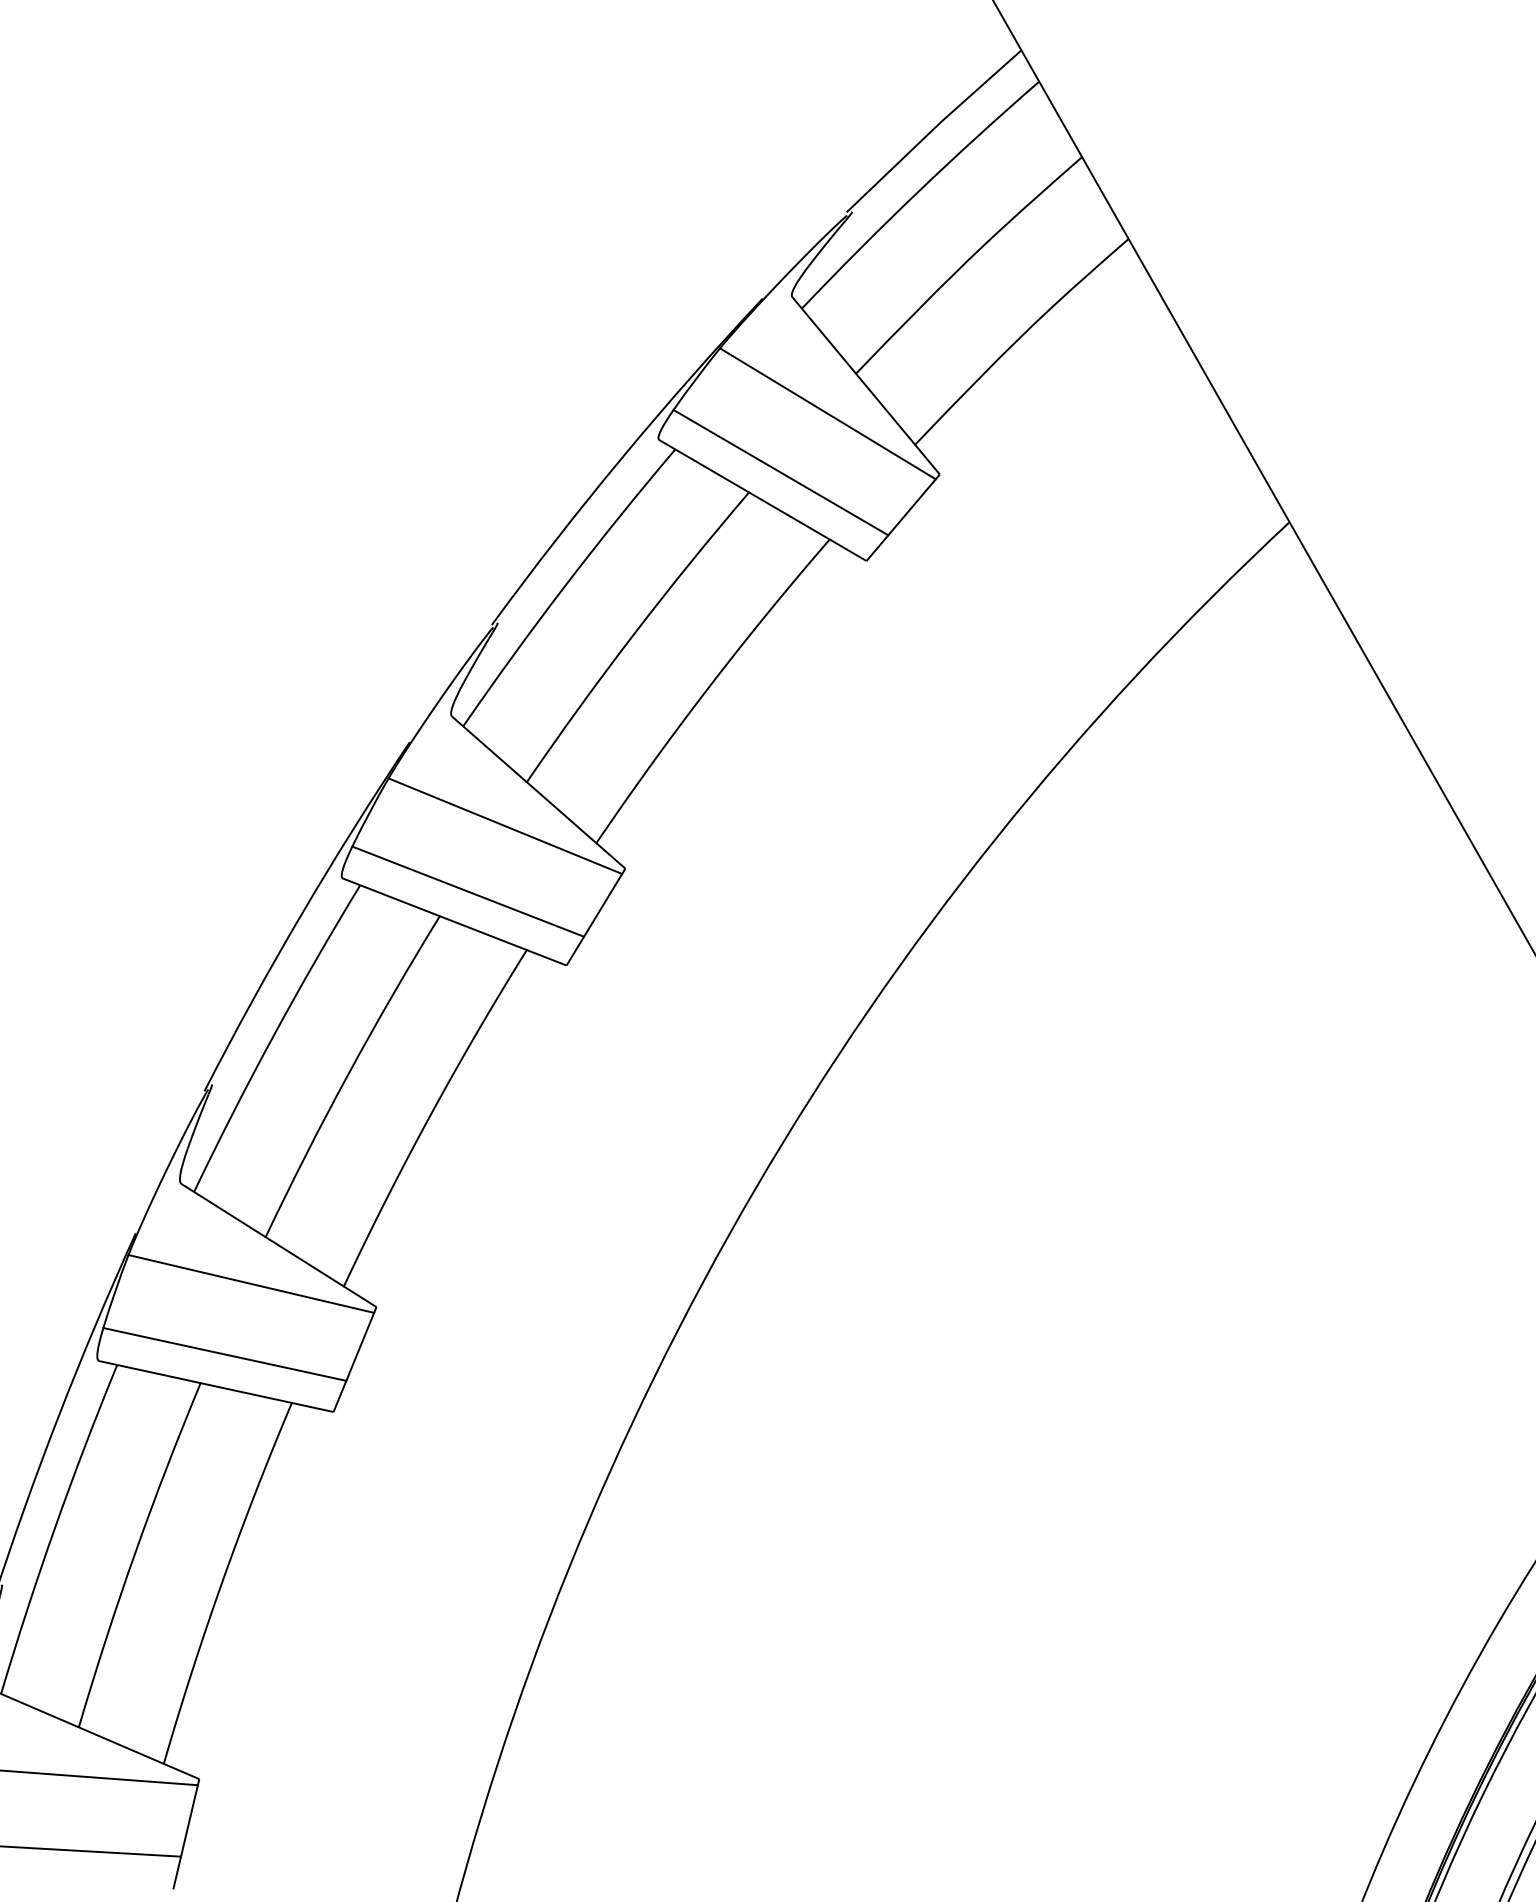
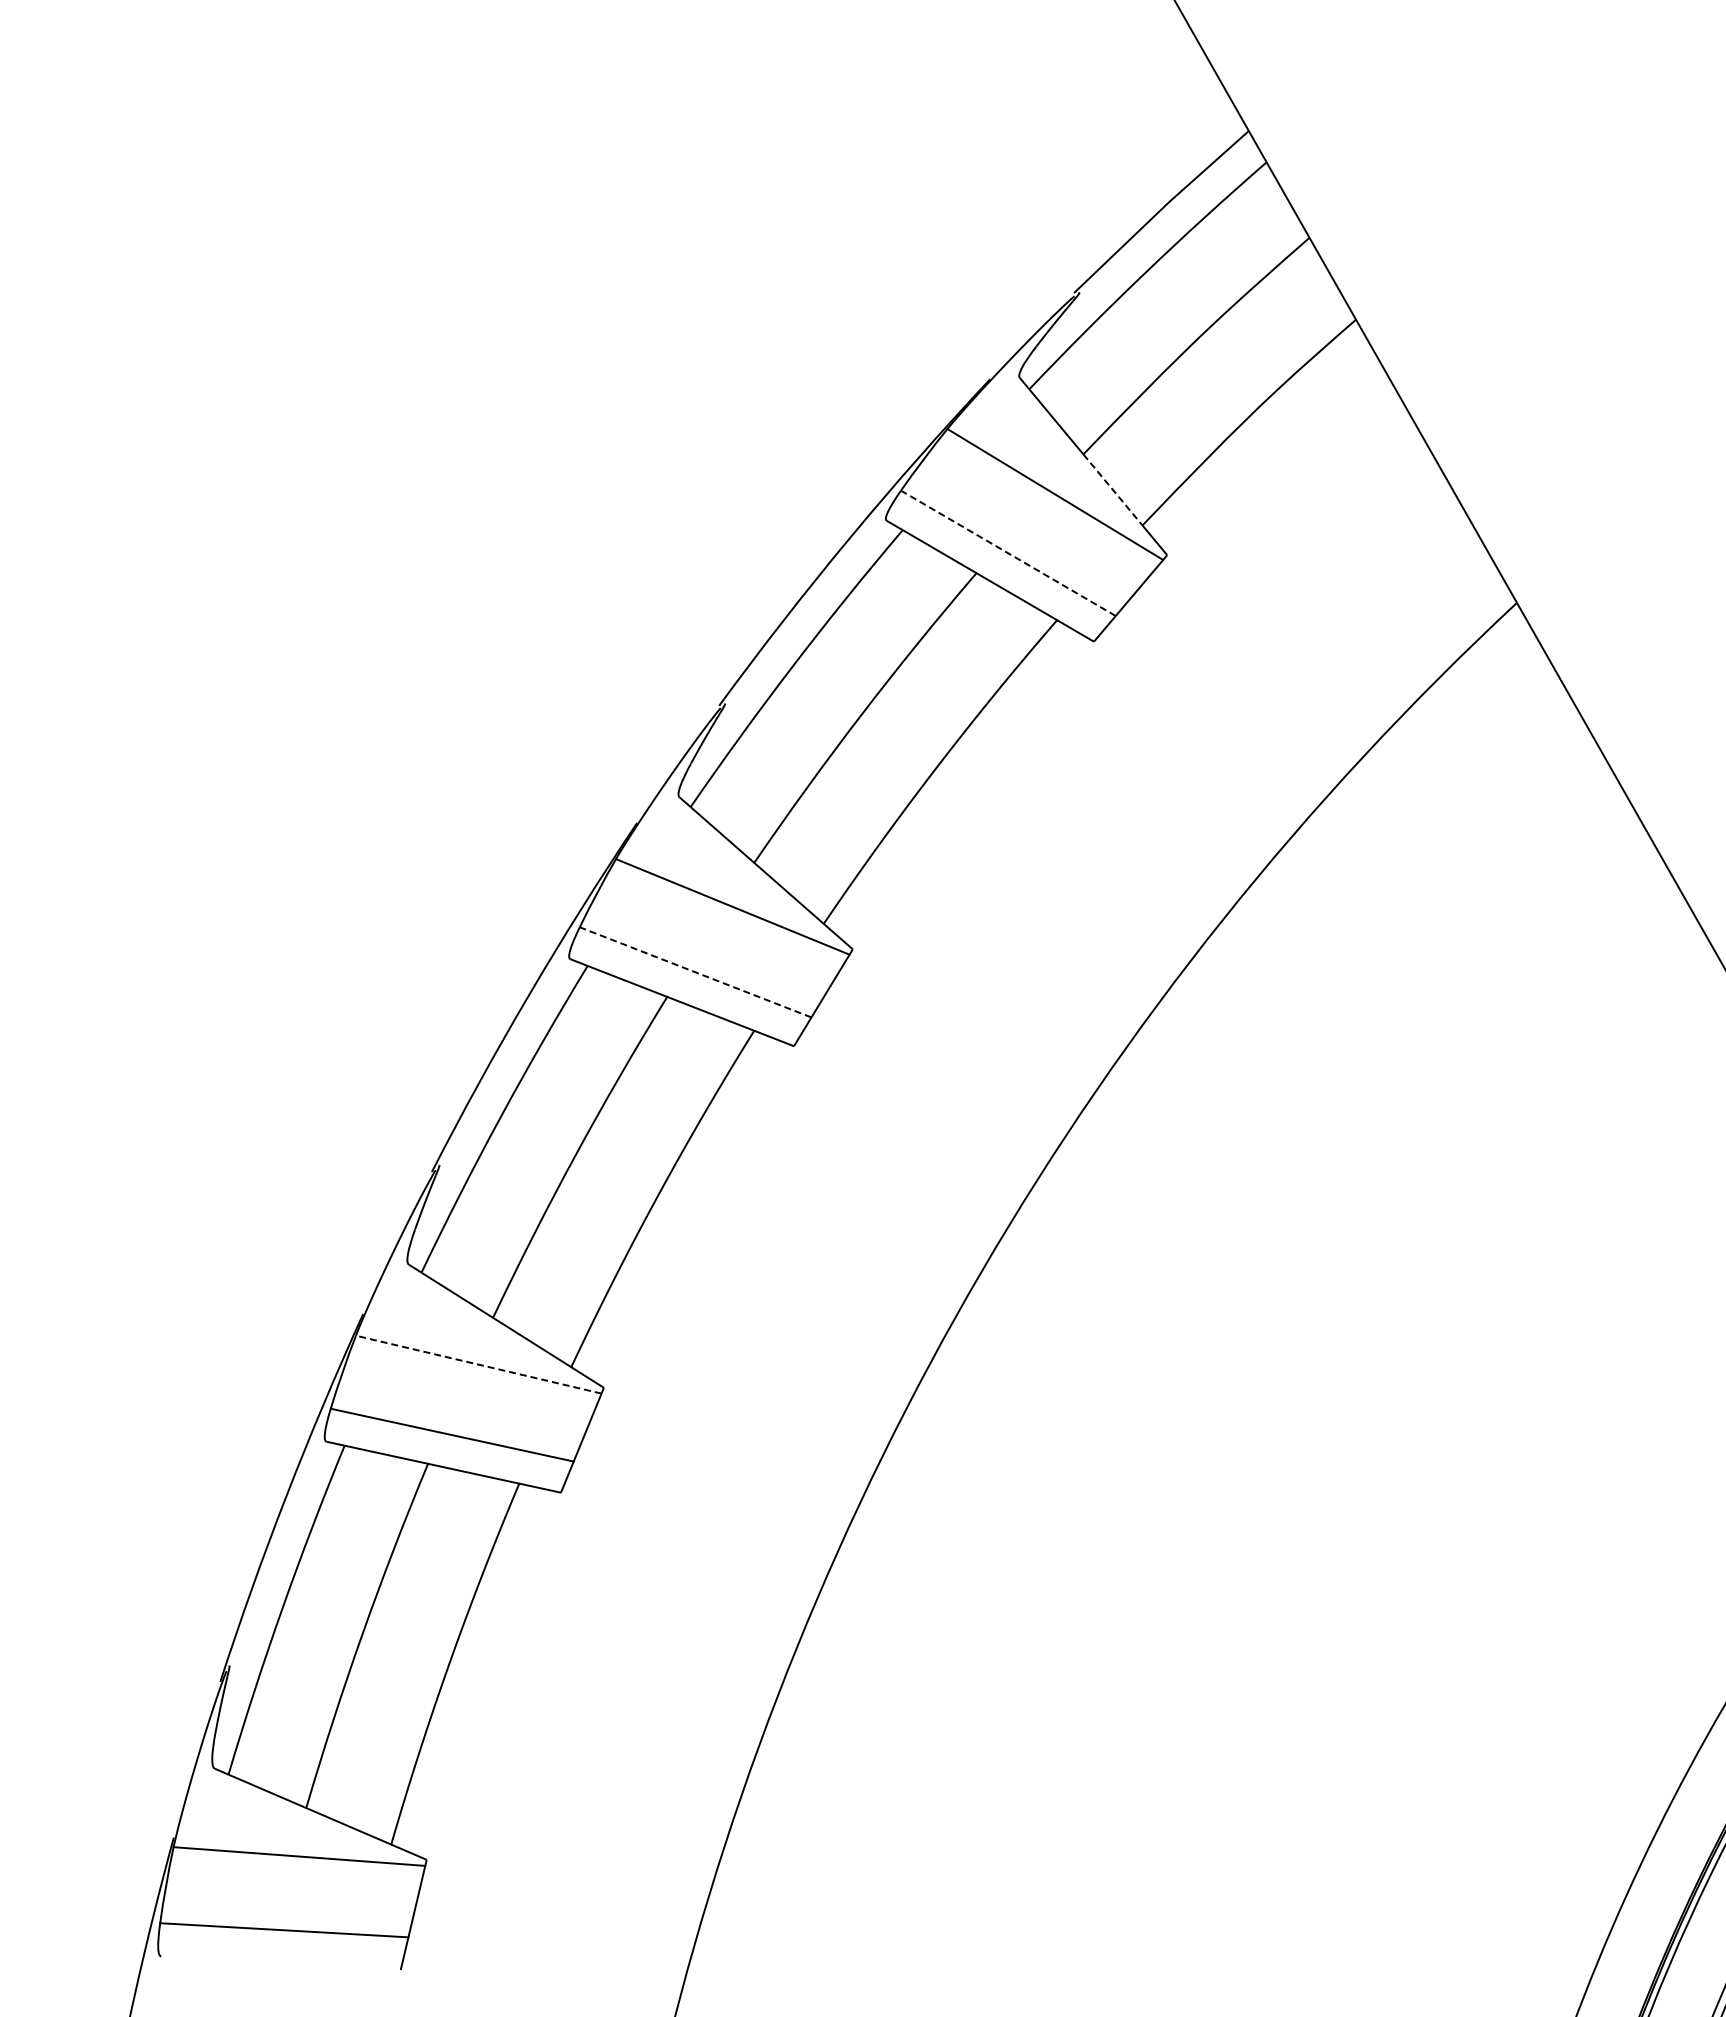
line: (886, 409) -> (1113, 490), solid -> dashed
line: (780, 472) -> (1007, 553), solid -> dashed
line: (468, 891) -> (695, 972), solid -> dashed
line: (251, 1283) -> (478, 1364), solid -> dashed

